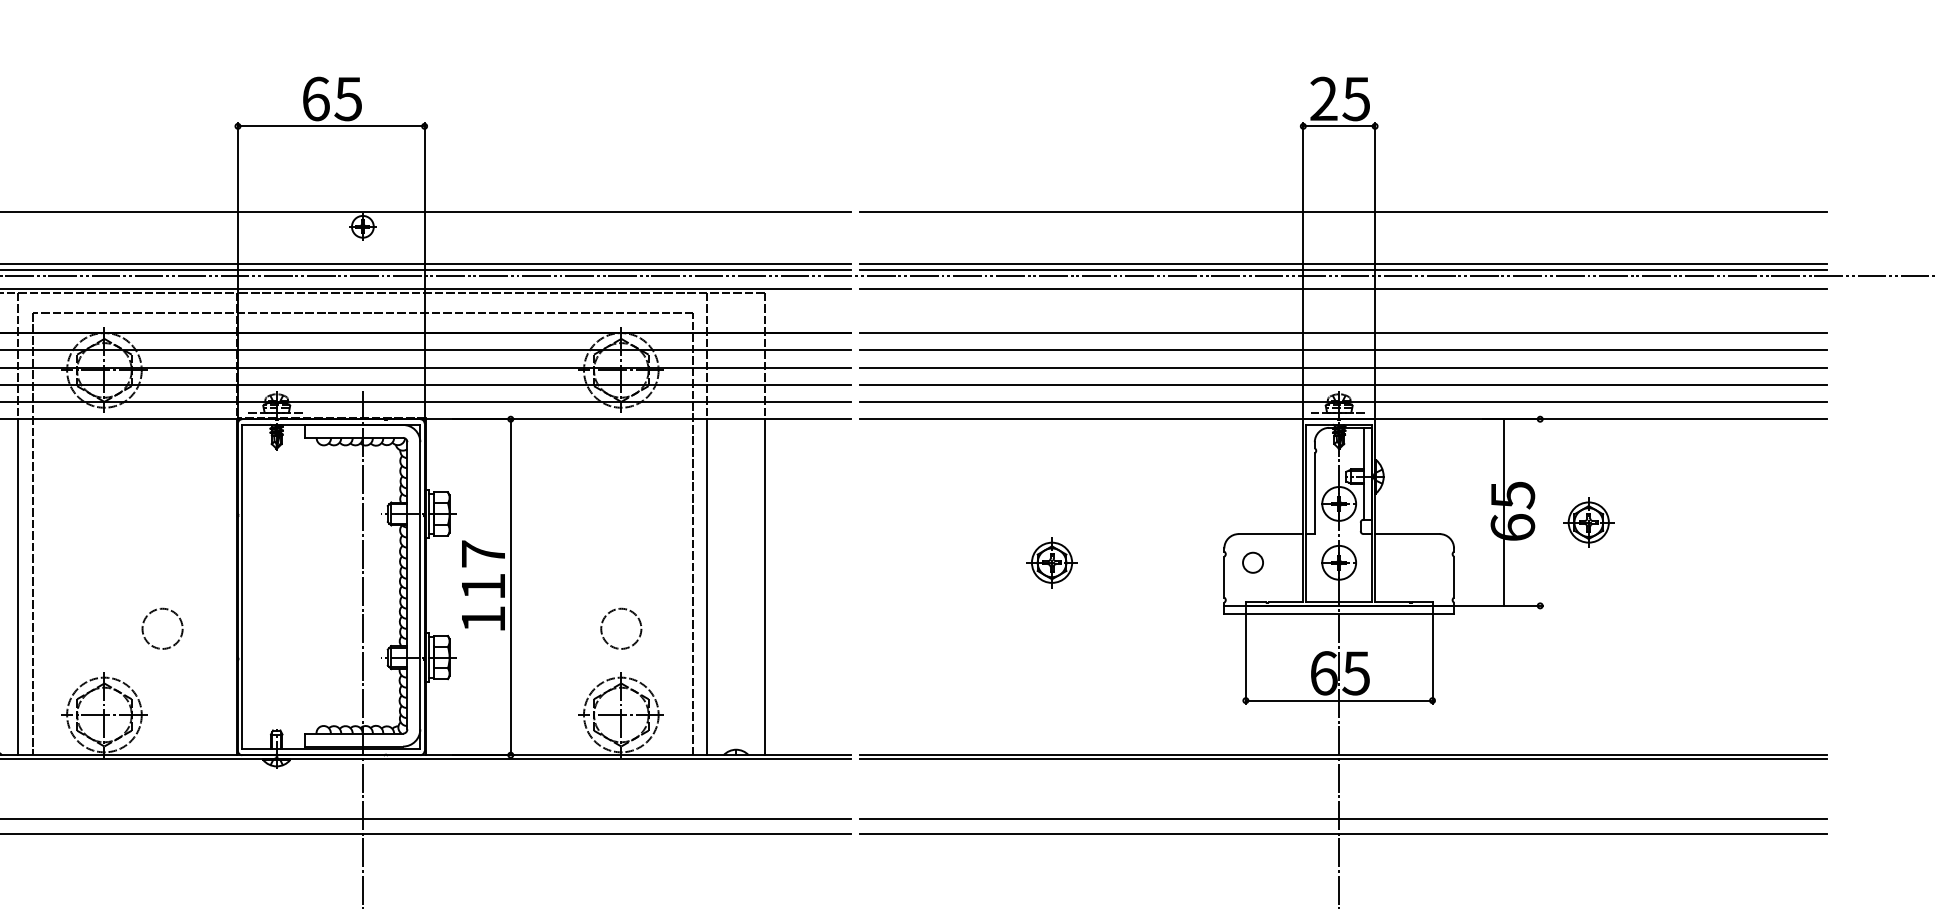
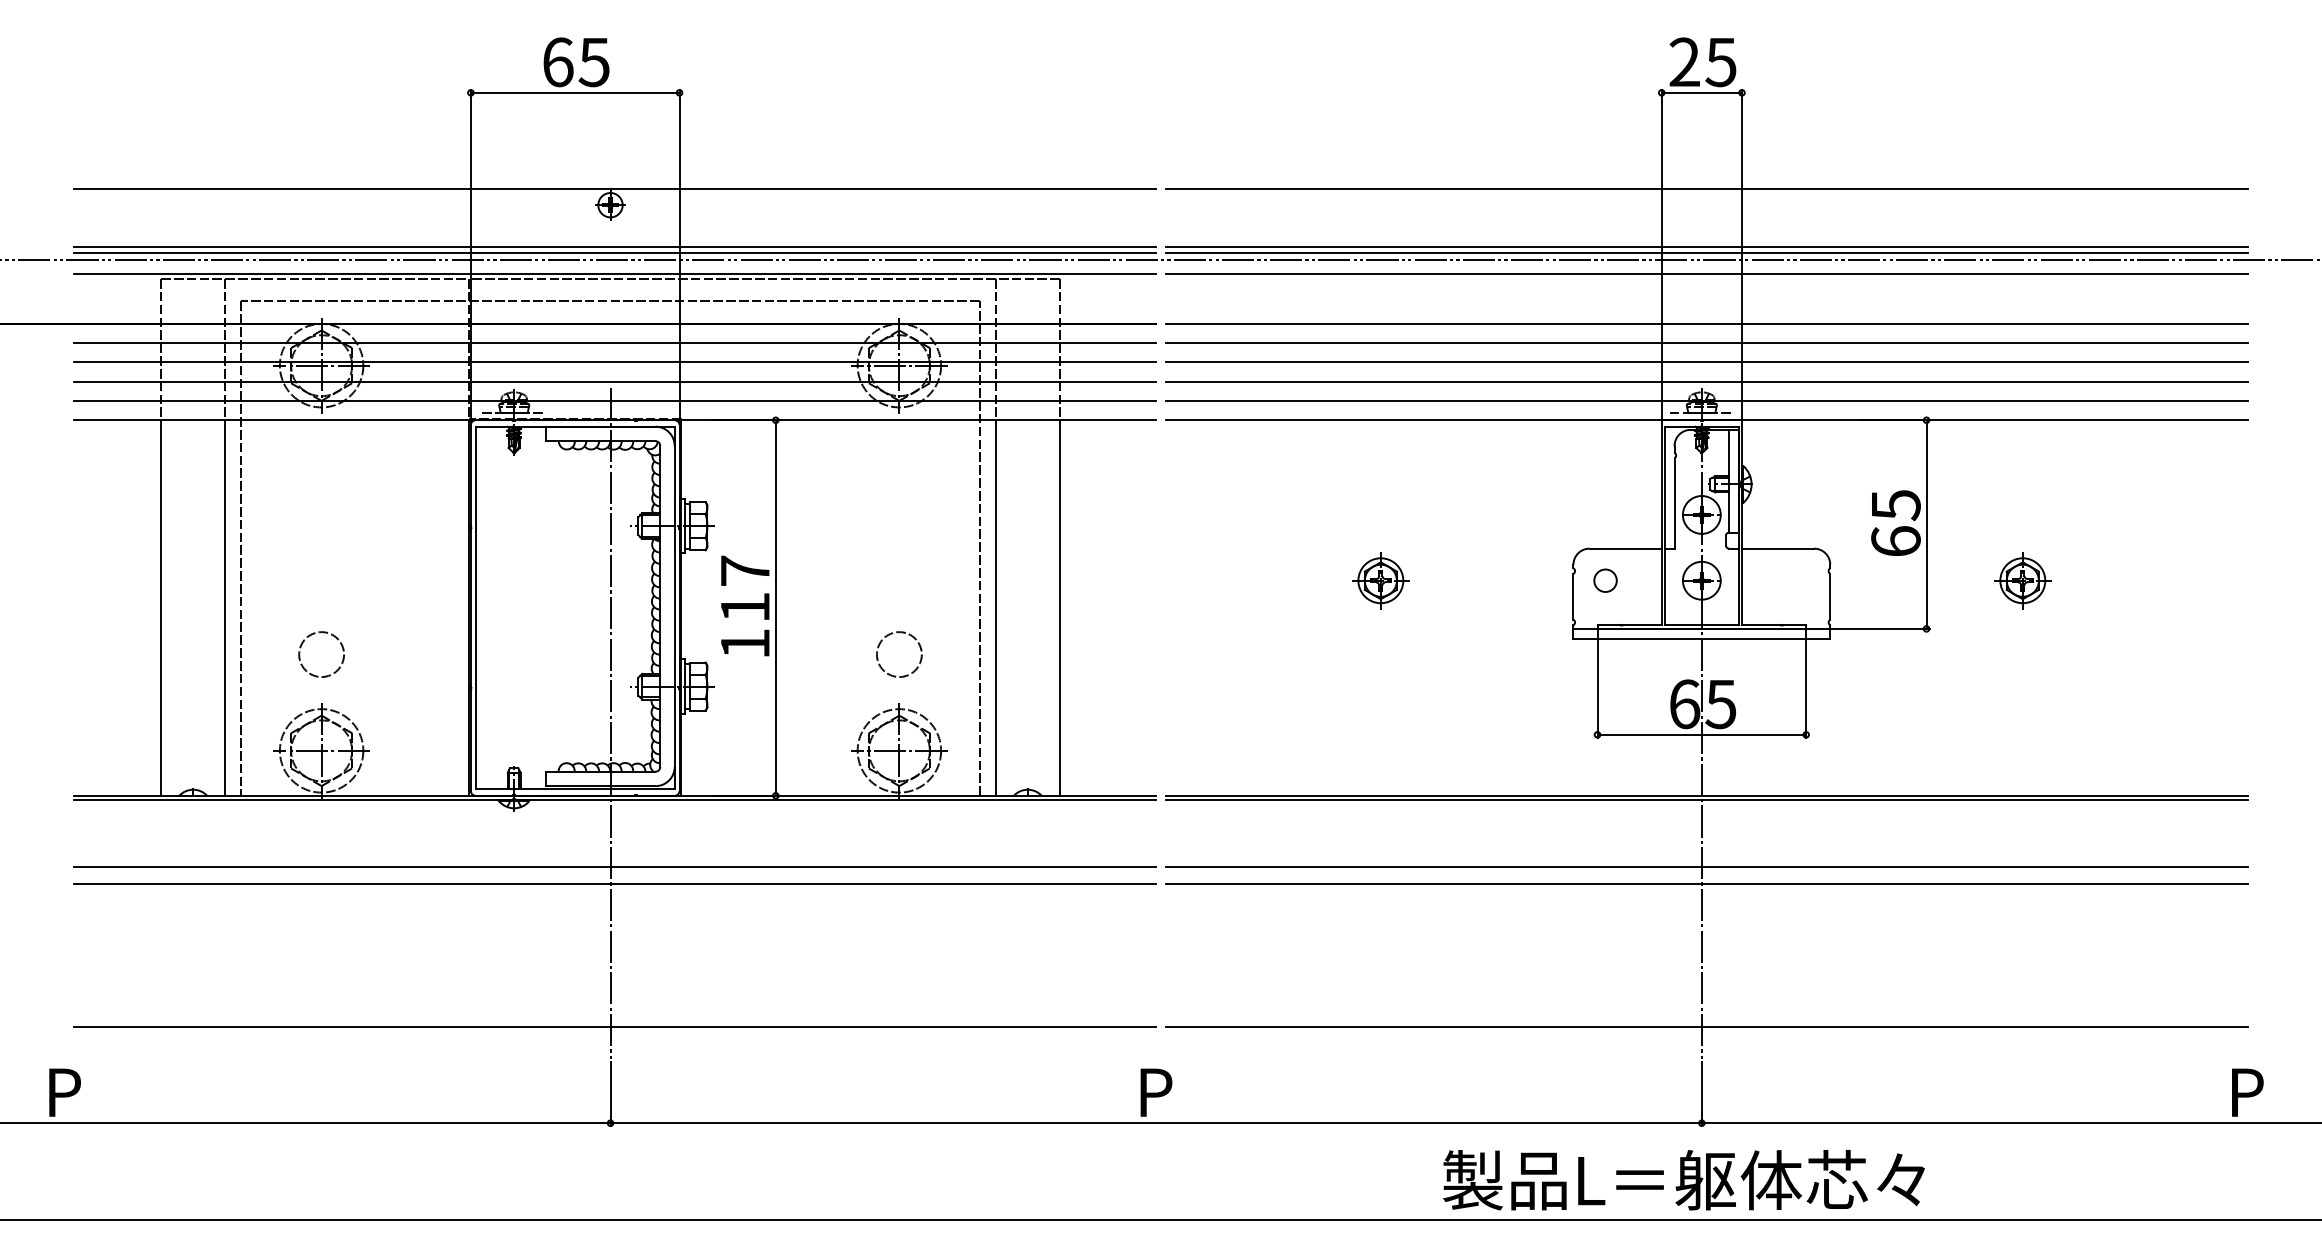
line: (1503, 512) -> (1926, 524), moved
part: (1588, 522) -> (2022, 580), moved
circle: (162, 628) -> (321, 654), moved

